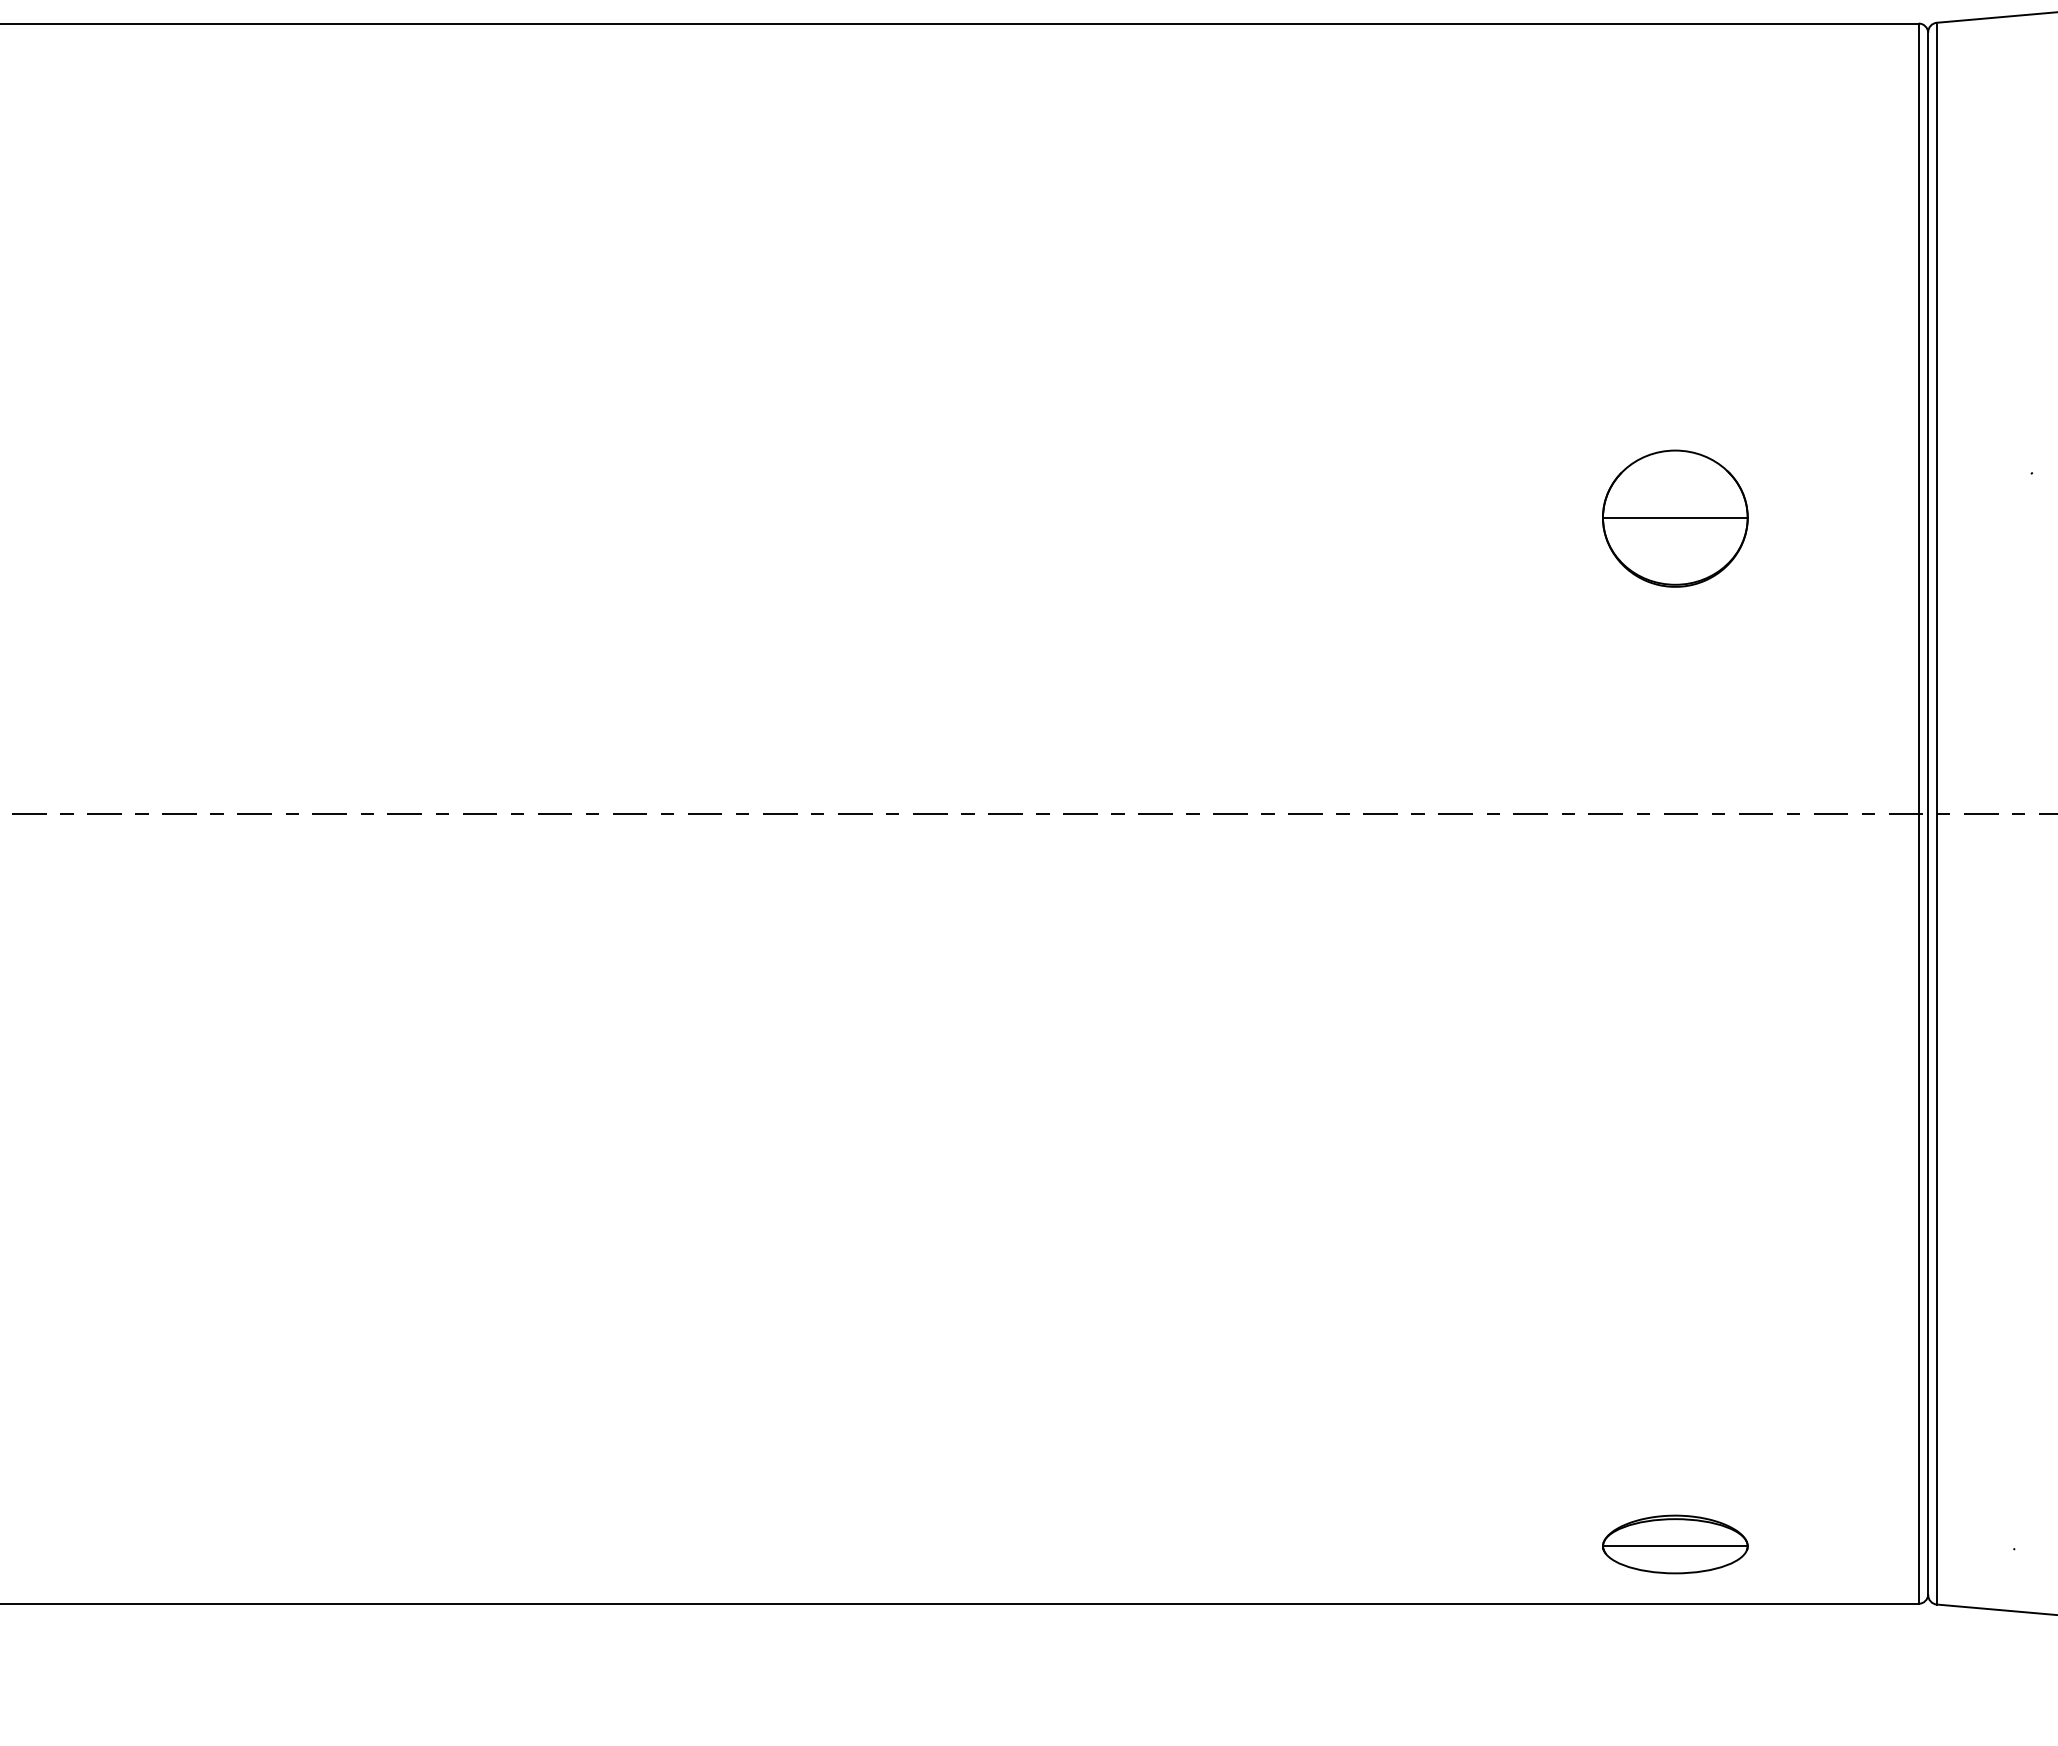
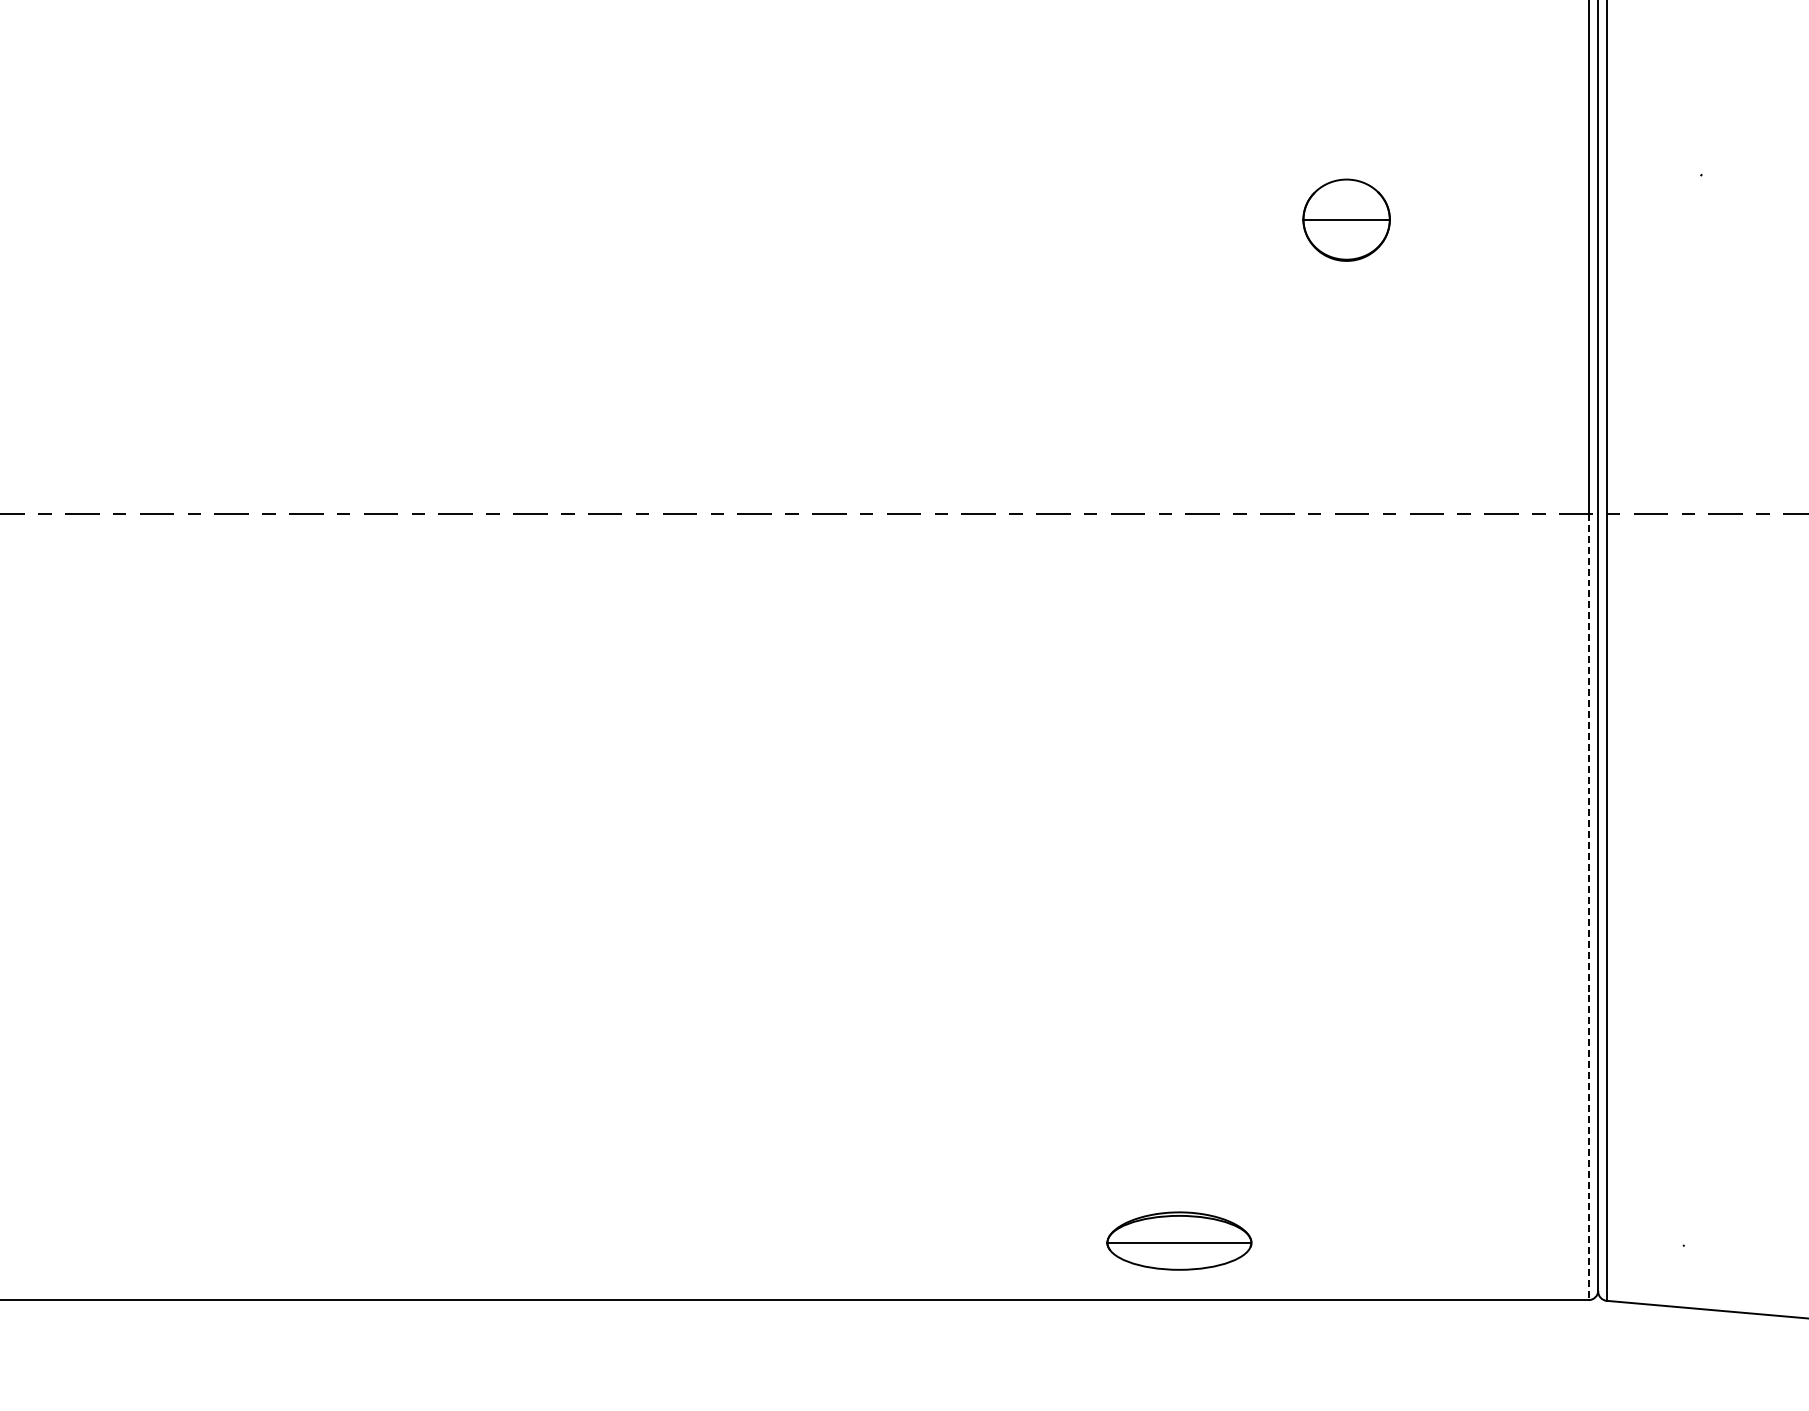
part: (1675, 518) -> (1346, 220), size x0.6
line: (1918, 1209) -> (1588, 907), solid -> dashed
part: (1675, 1544) -> (1179, 1241), moved

